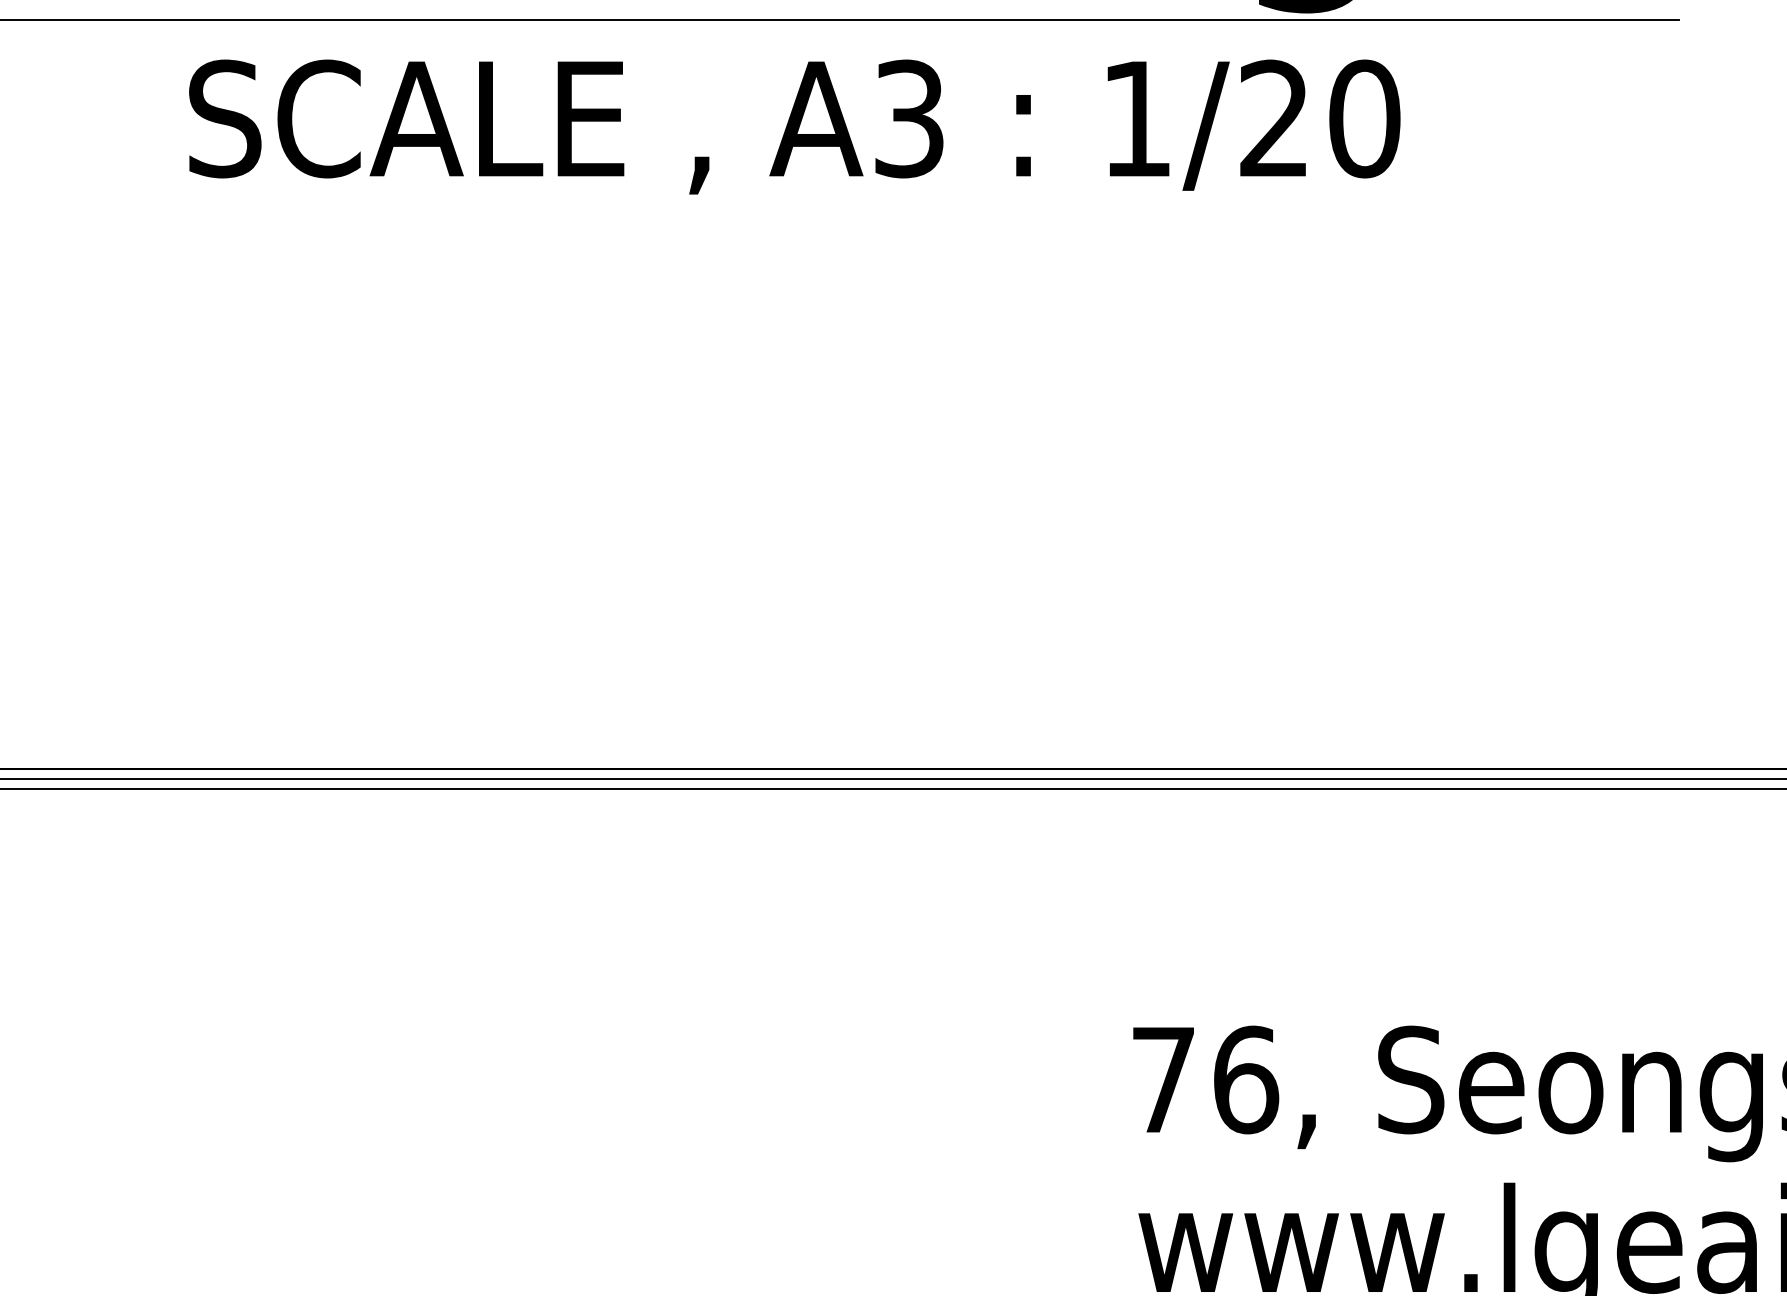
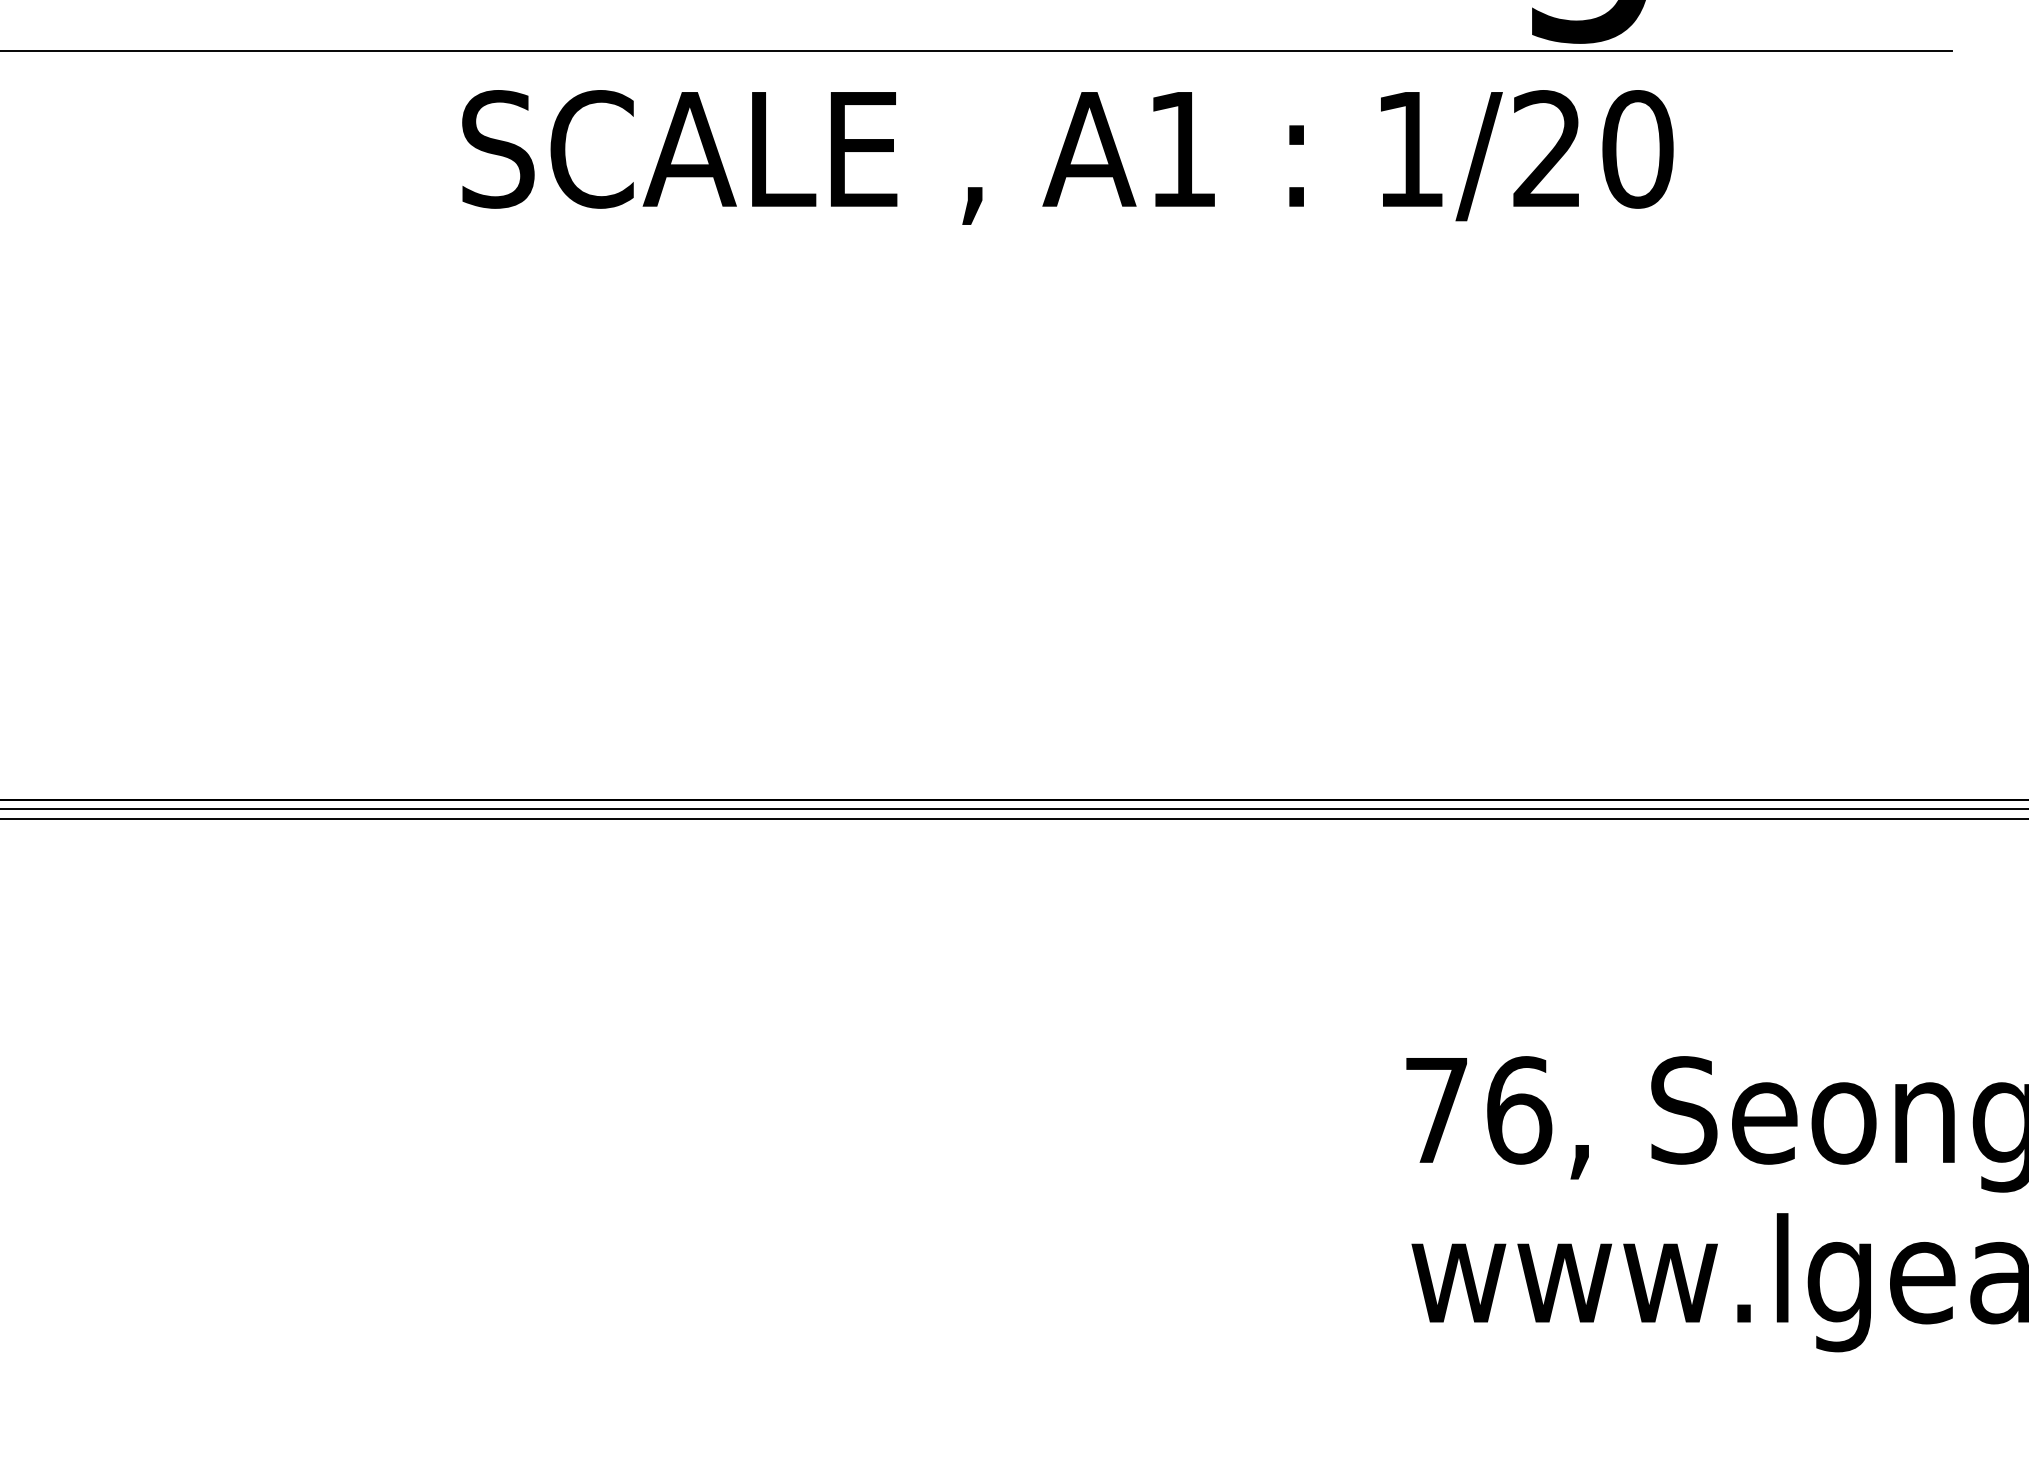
text: (909, 119) -> (1182, 149), A3 -> A1

